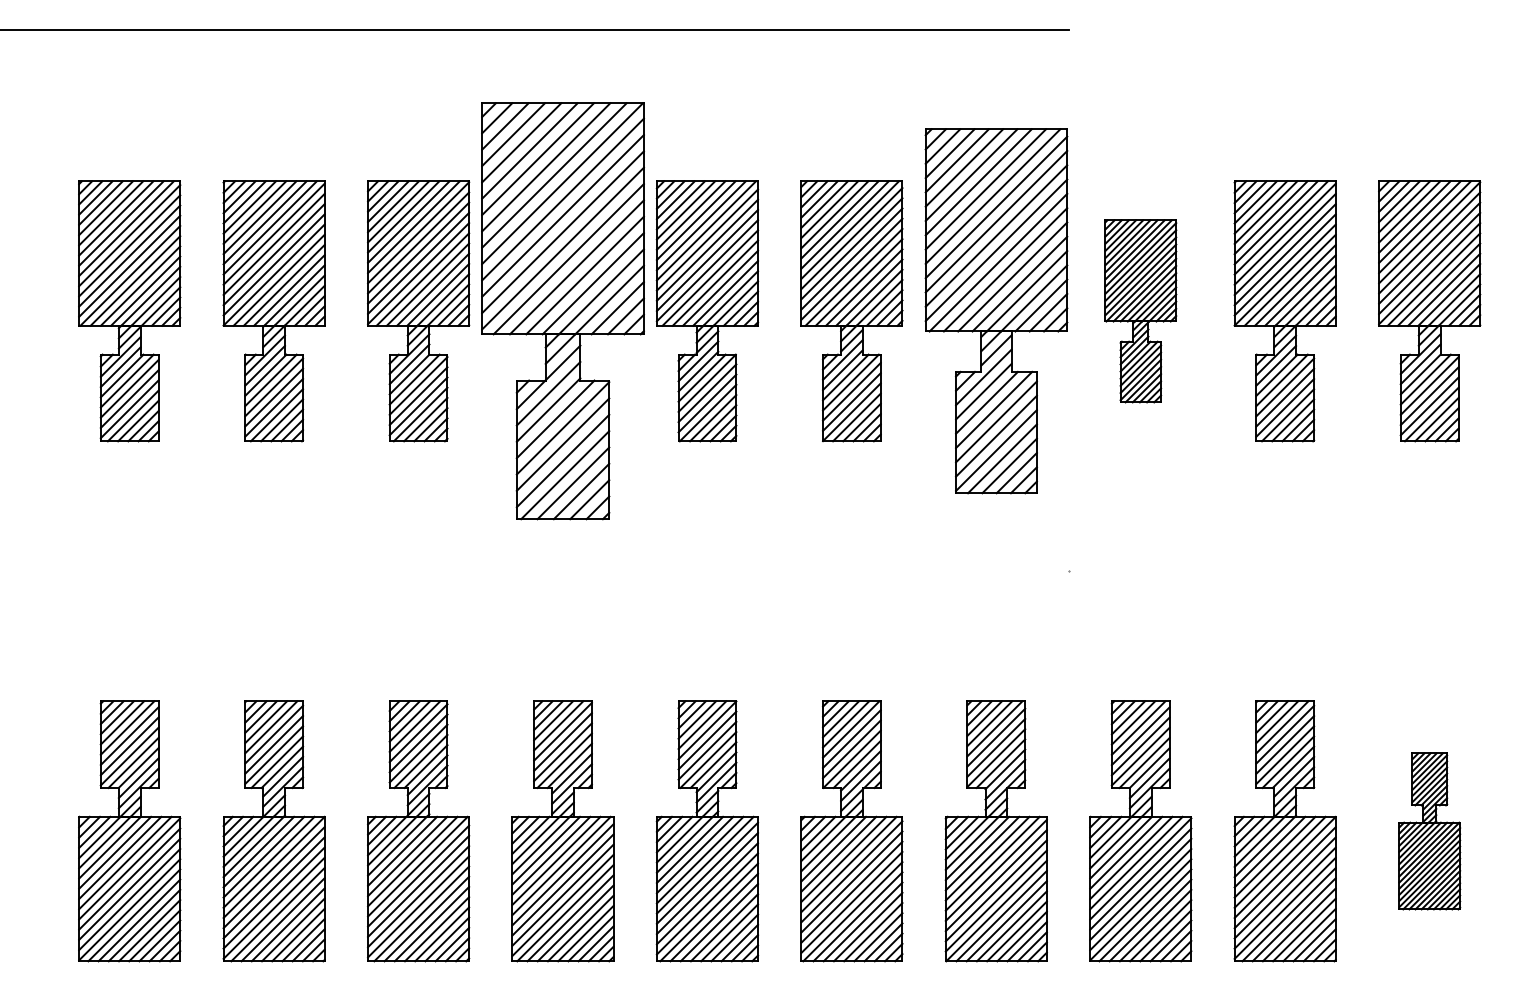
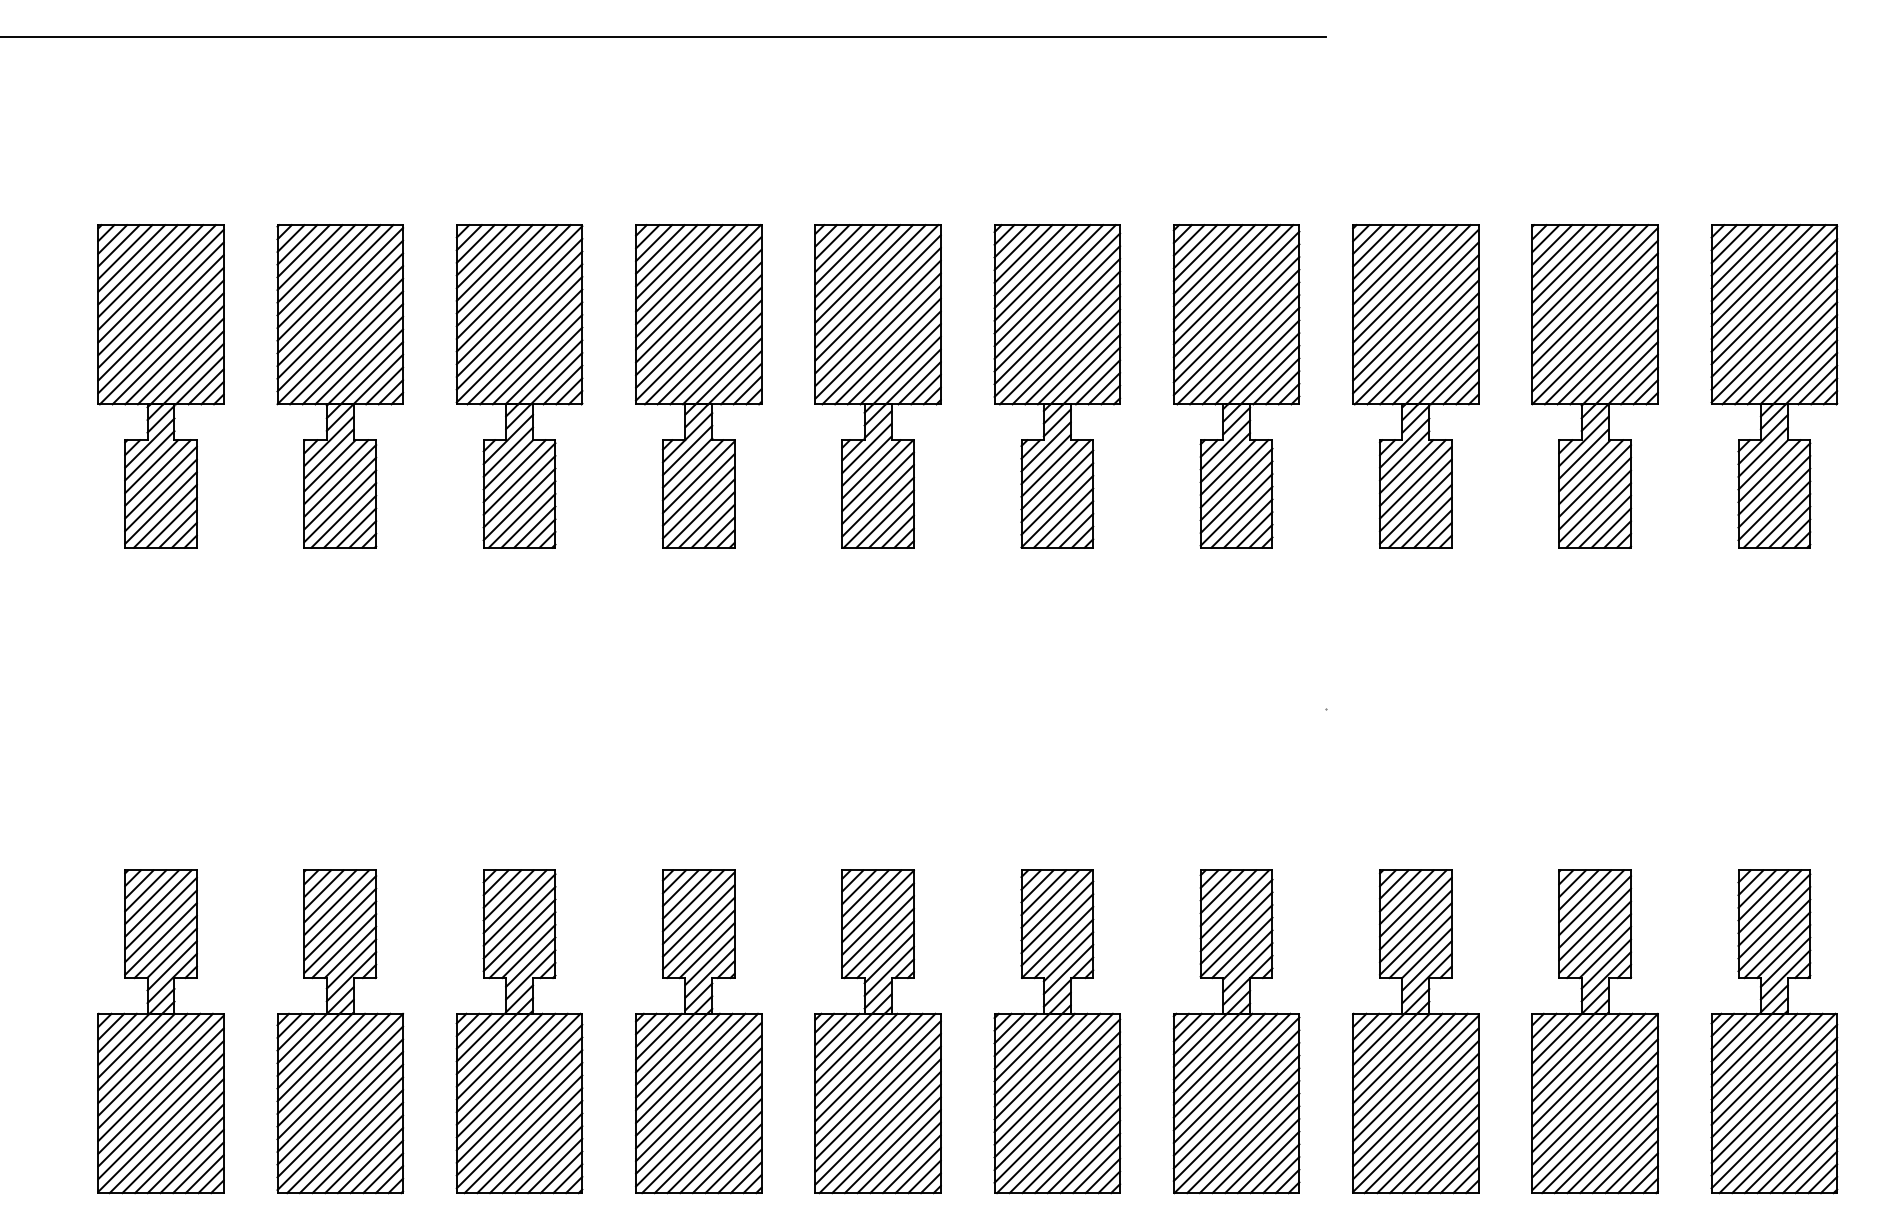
part: (562, 311) -> (698, 386), size x0.62
part: (995, 311) -> (1235, 386), size x0.71
part: (1140, 311) -> (1415, 386), size x1.43
part: (1429, 831) -> (1774, 1032), size x1.67

